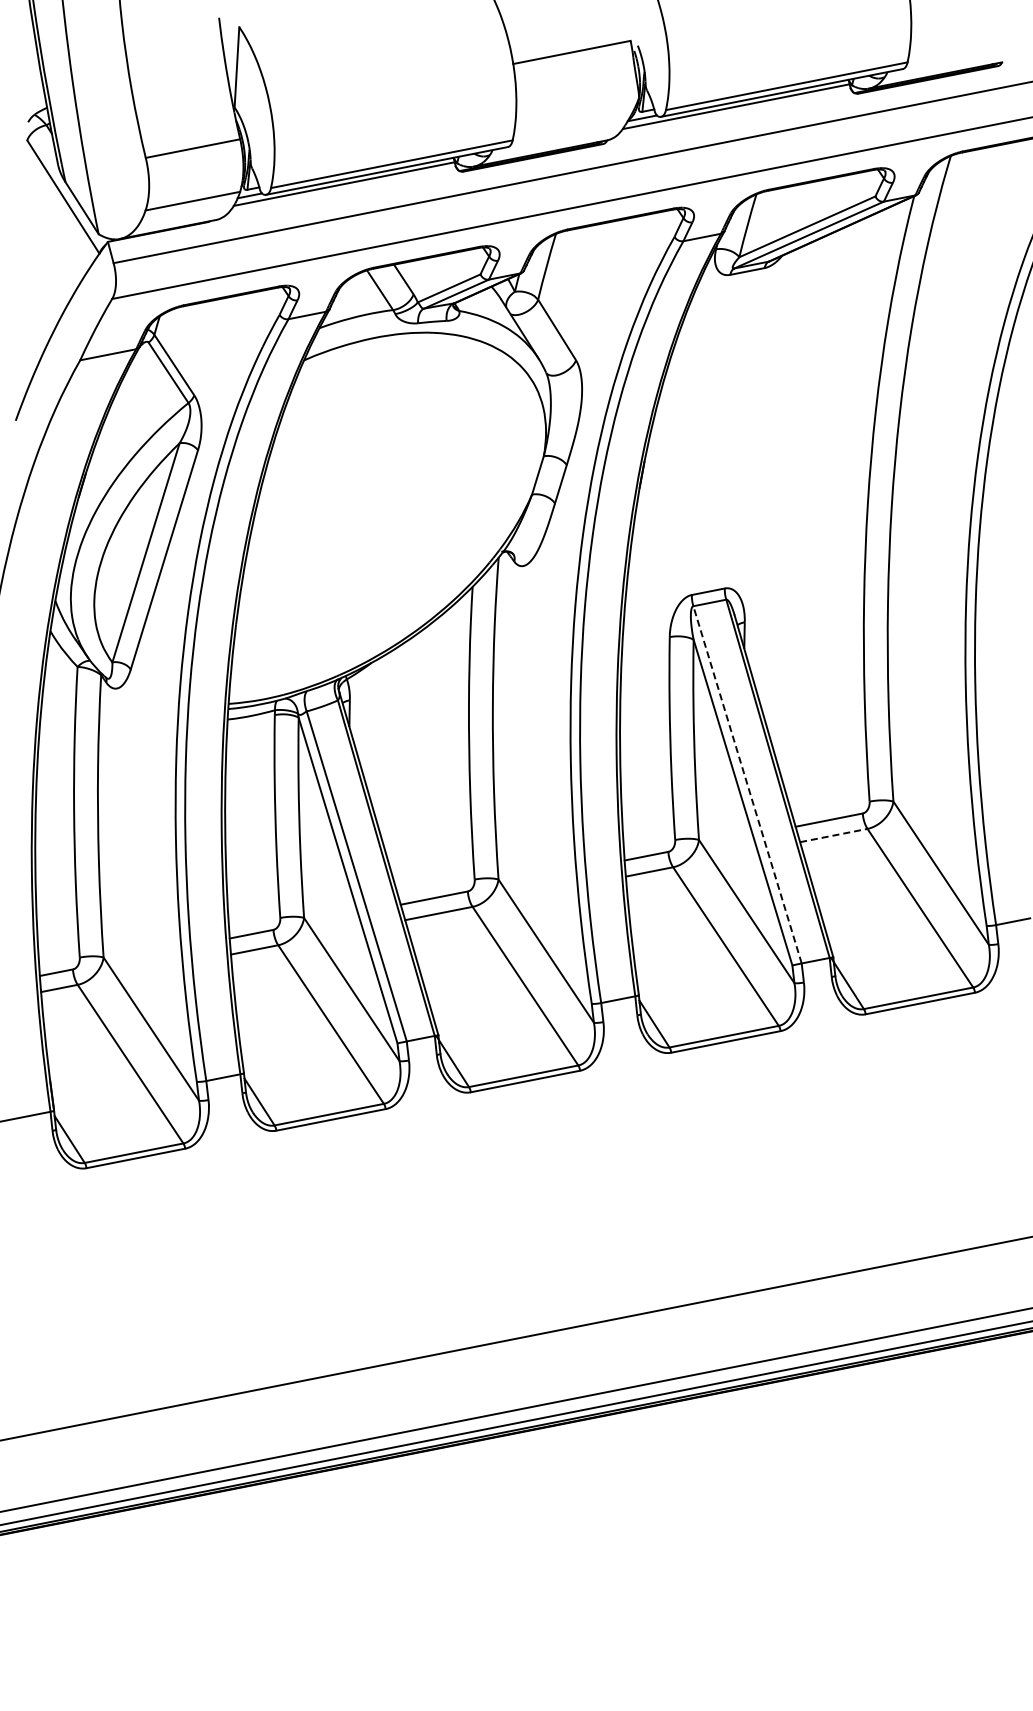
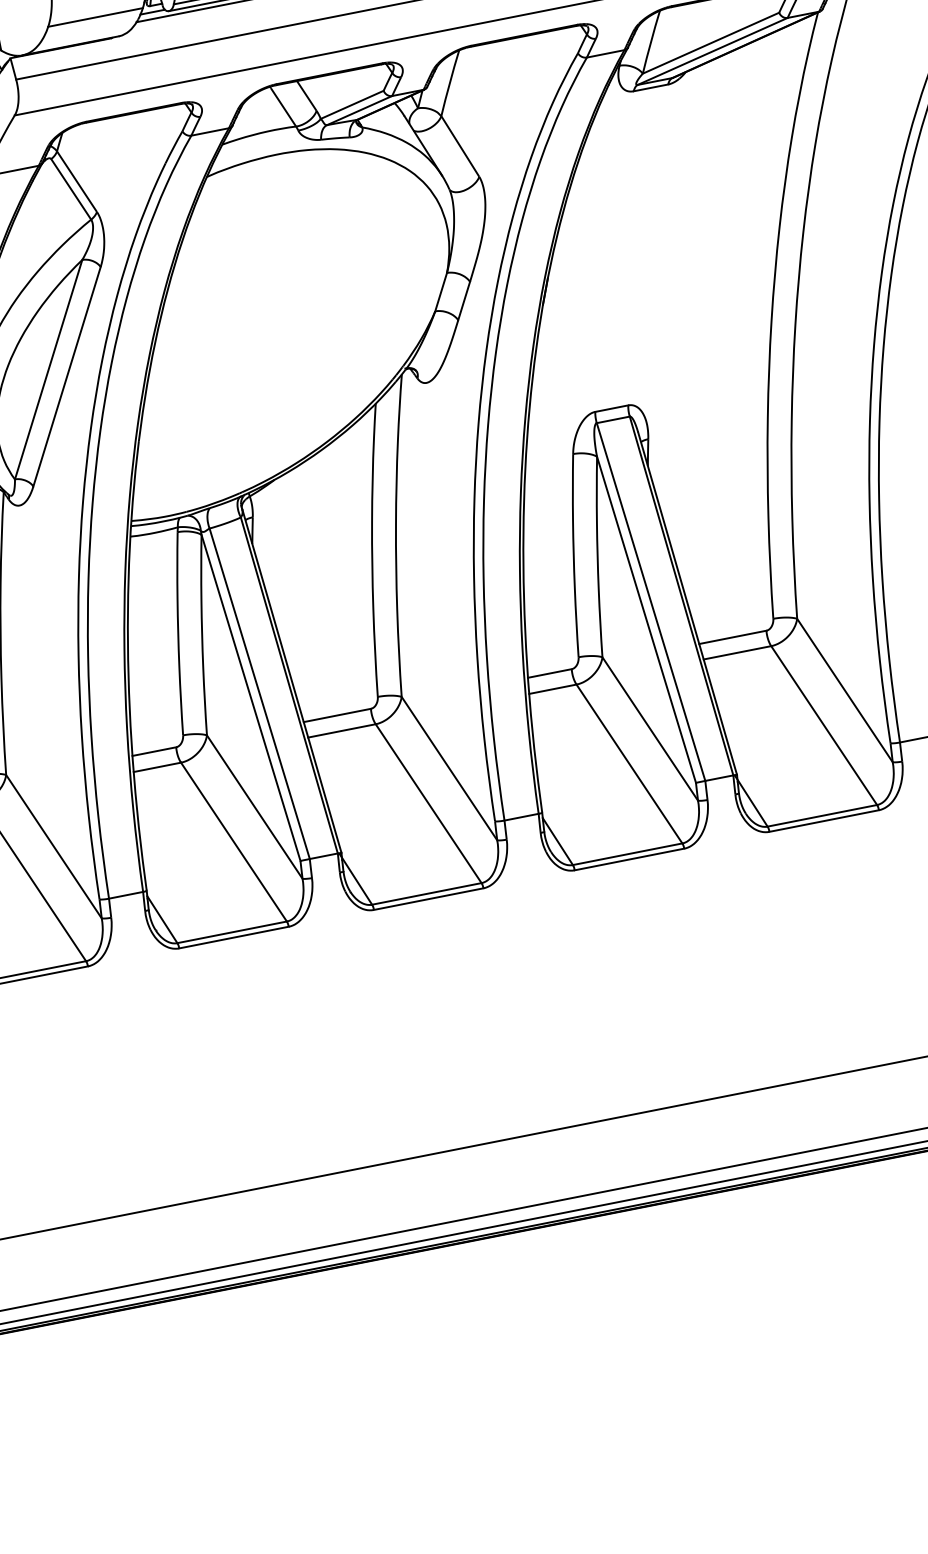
line: (747, 784) -> (651, 601), dashed -> solid
line: (834, 835) -> (738, 652), dashed -> solid

